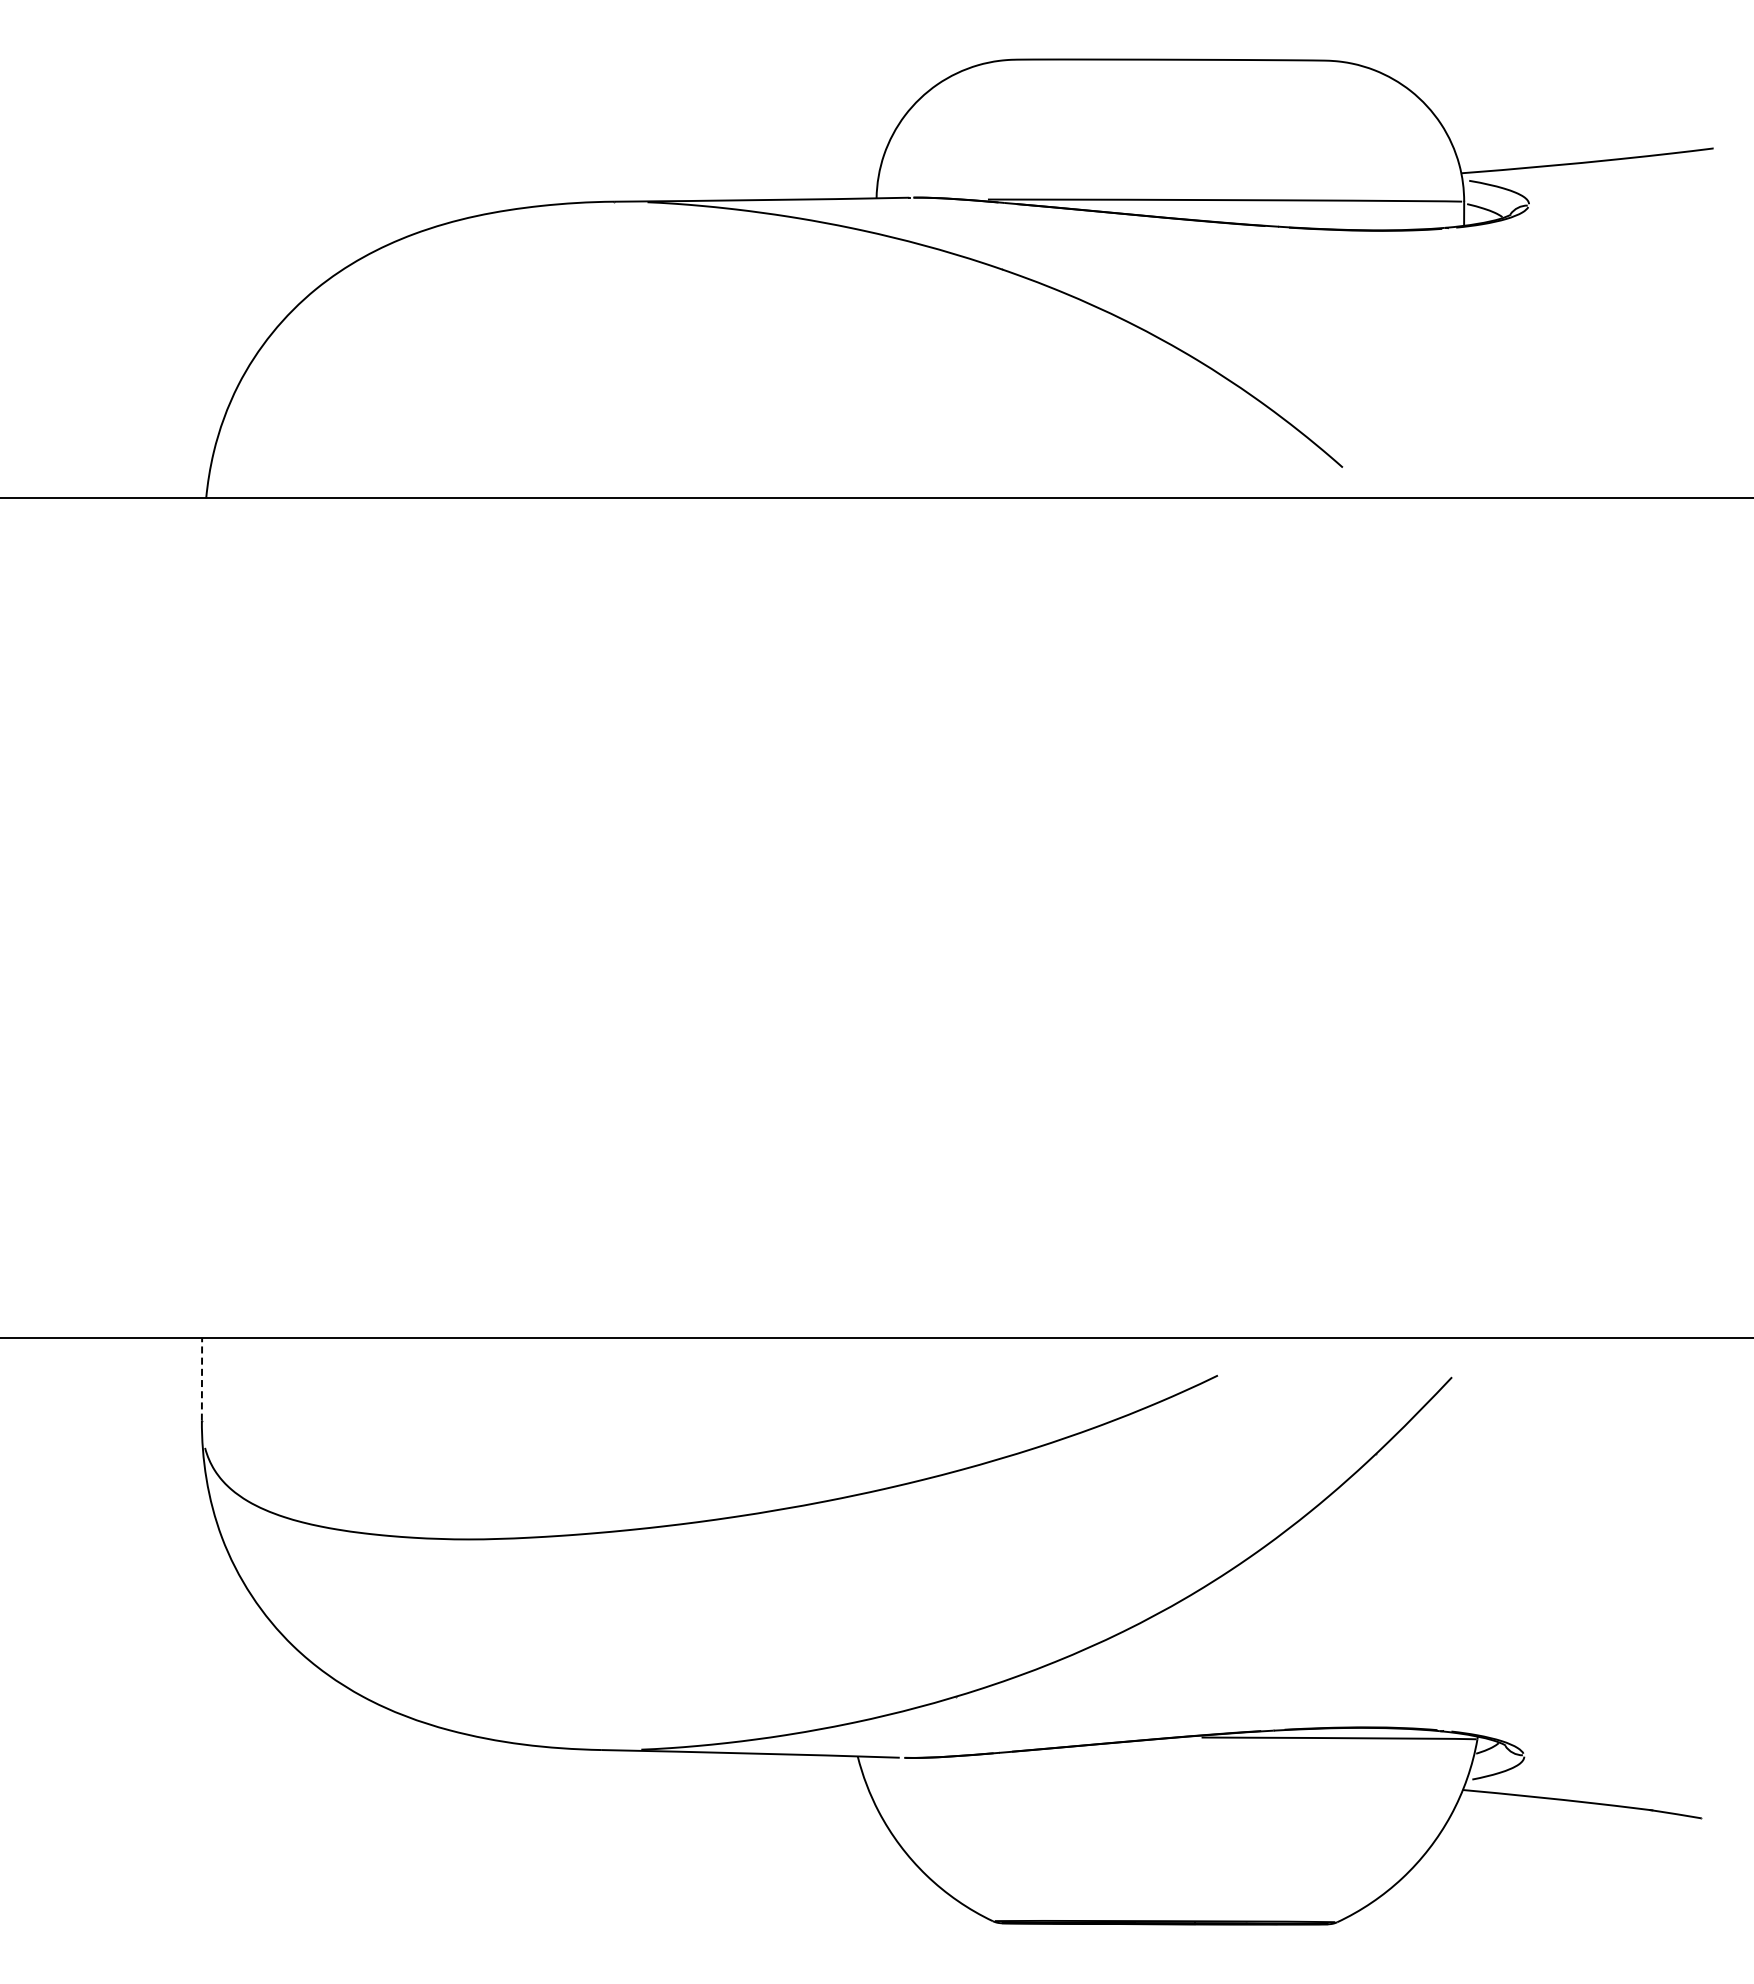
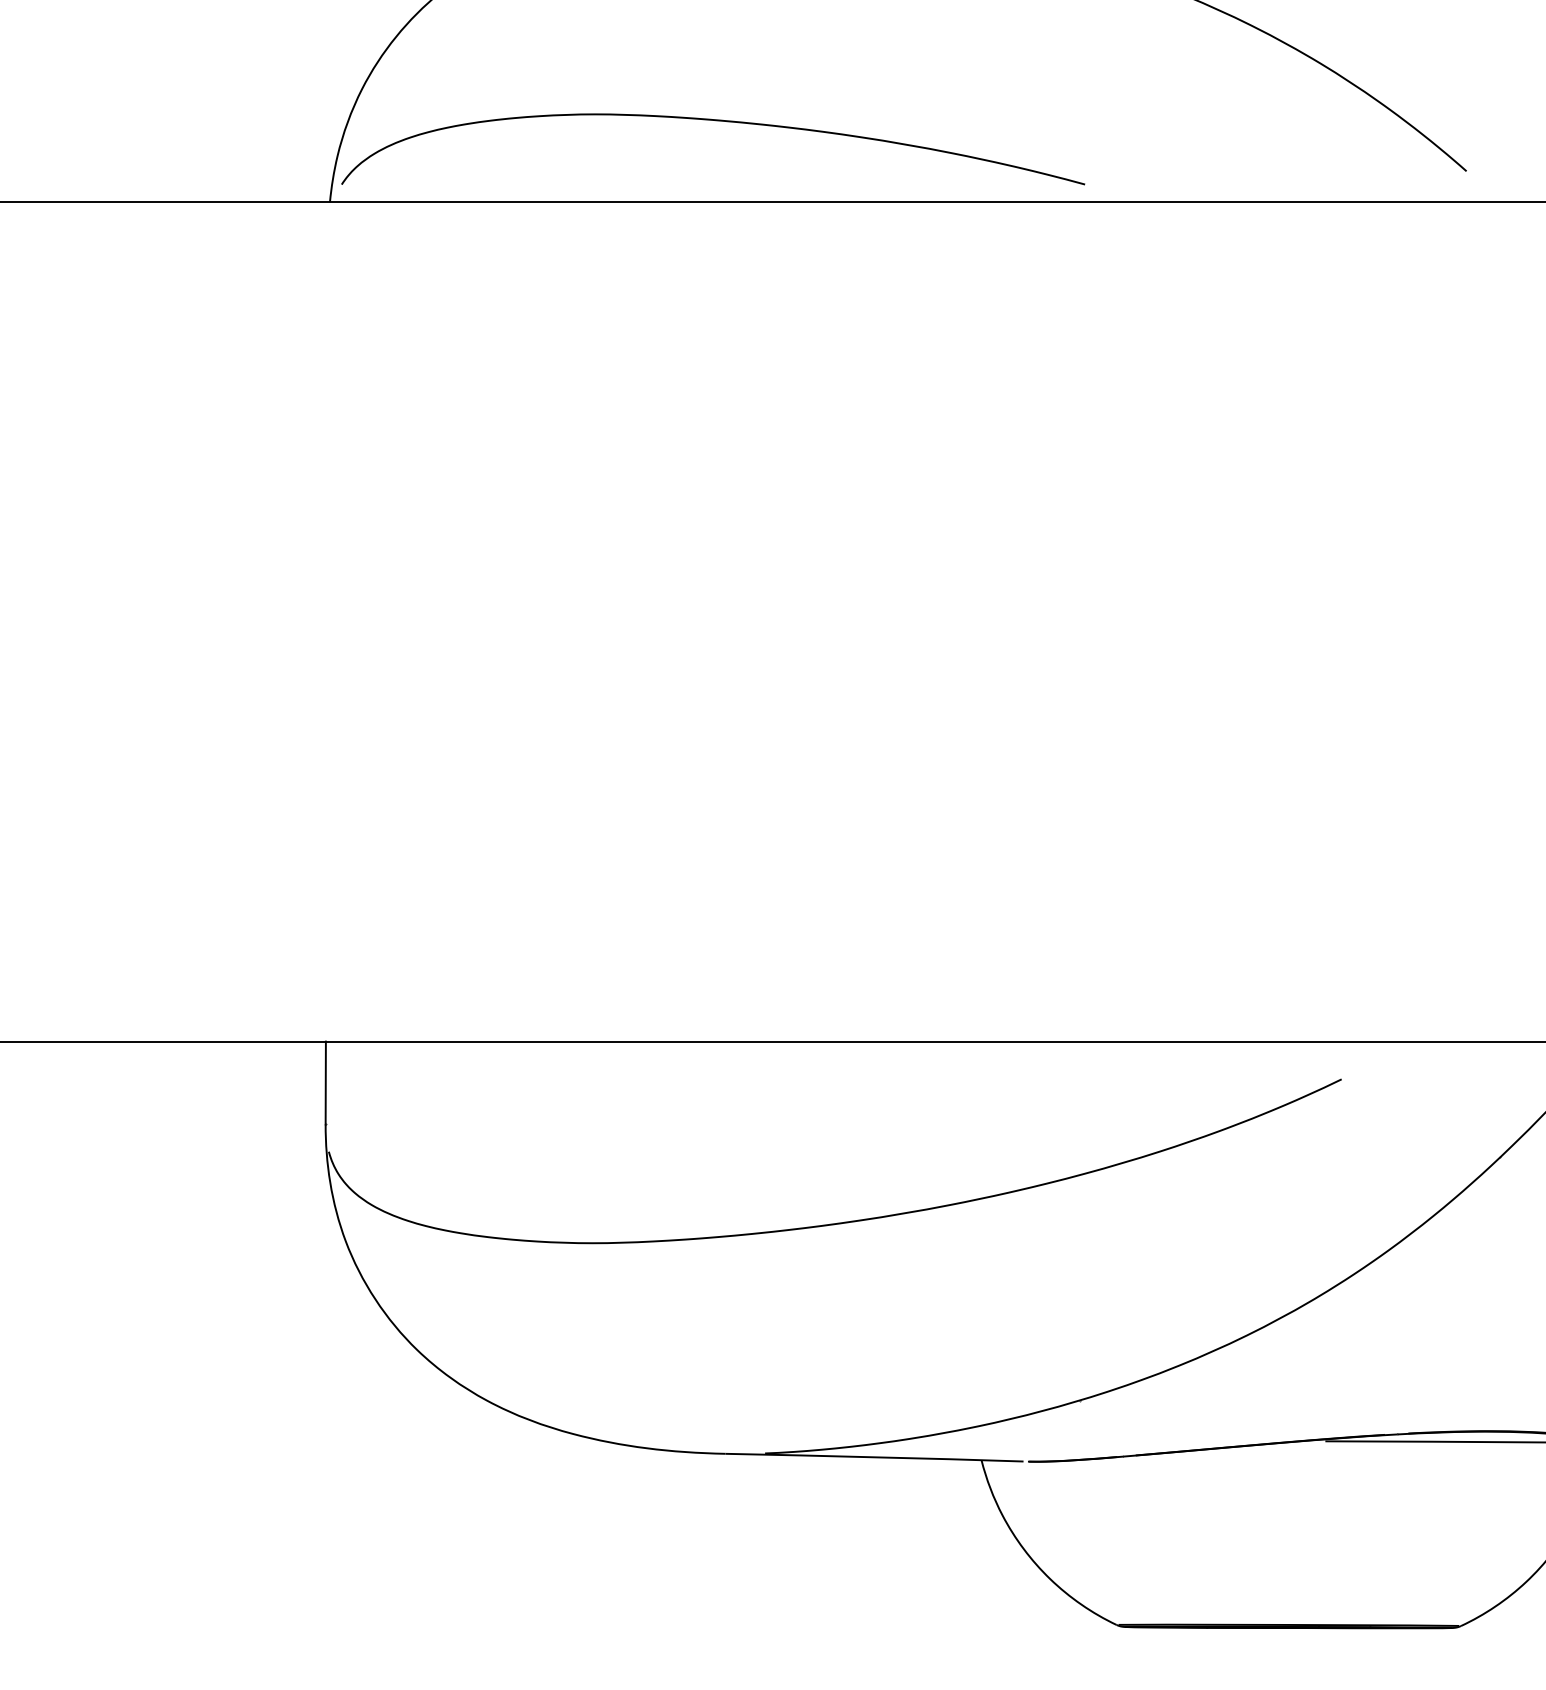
curve: (589, 417) -> (713, 121), added
line: (202, 1378) -> (326, 1082), dashed -> solid

